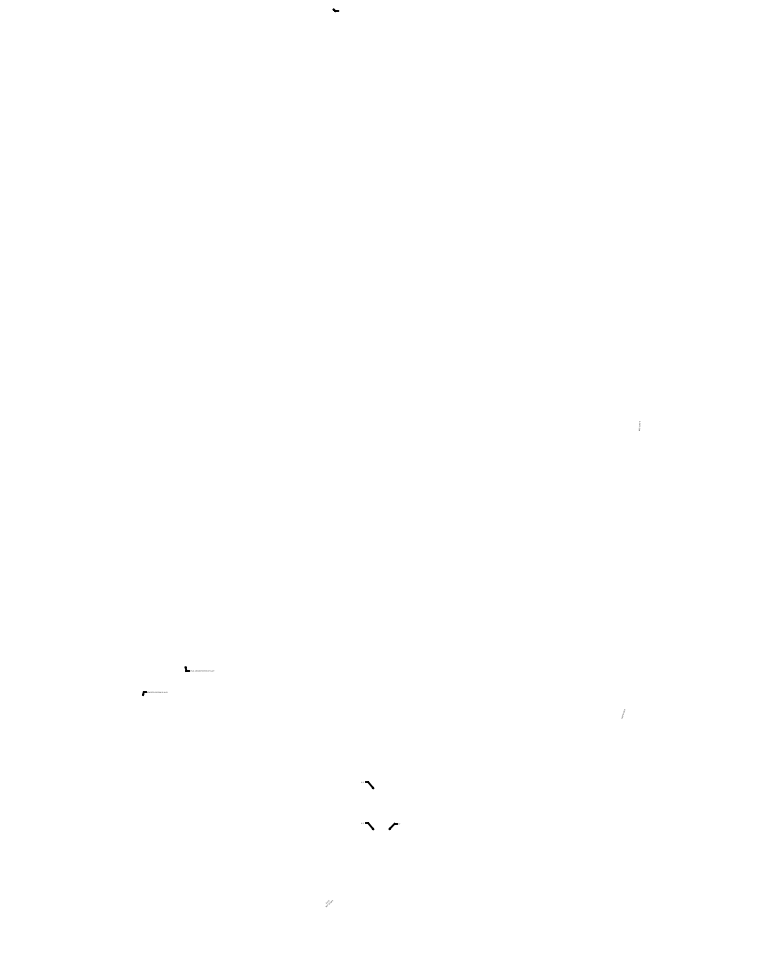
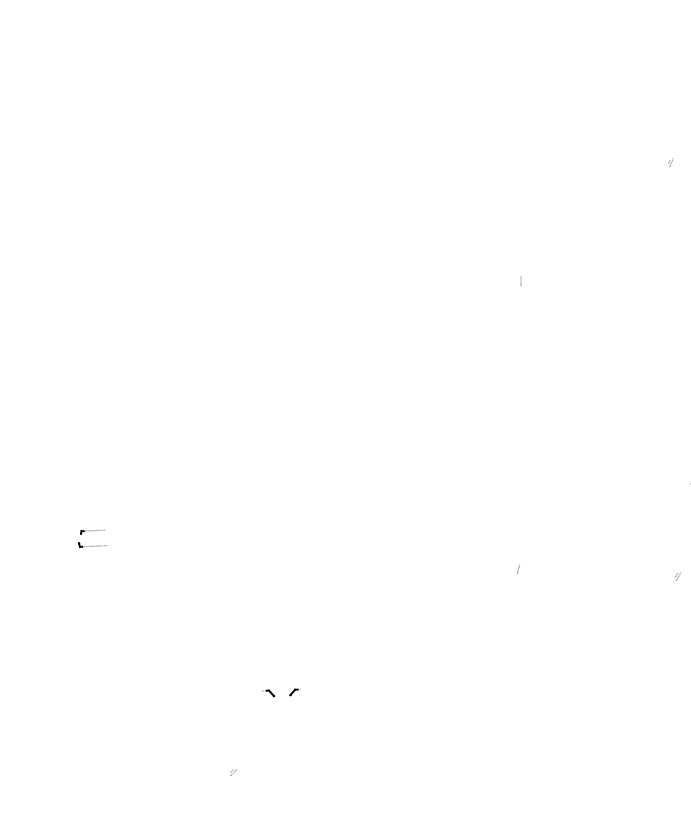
part: (154, 693) -> (92, 531), moved
part: (367, 785) -> (266, 652), removed

